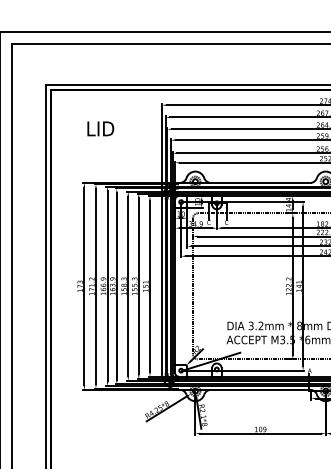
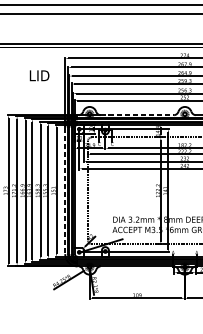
text: (100, 128) -> (39, 75), moved
line: (261, 182) -> (137, 114), solid -> dashed
line: (161, 286) -> (64, 190), solid -> dashed

